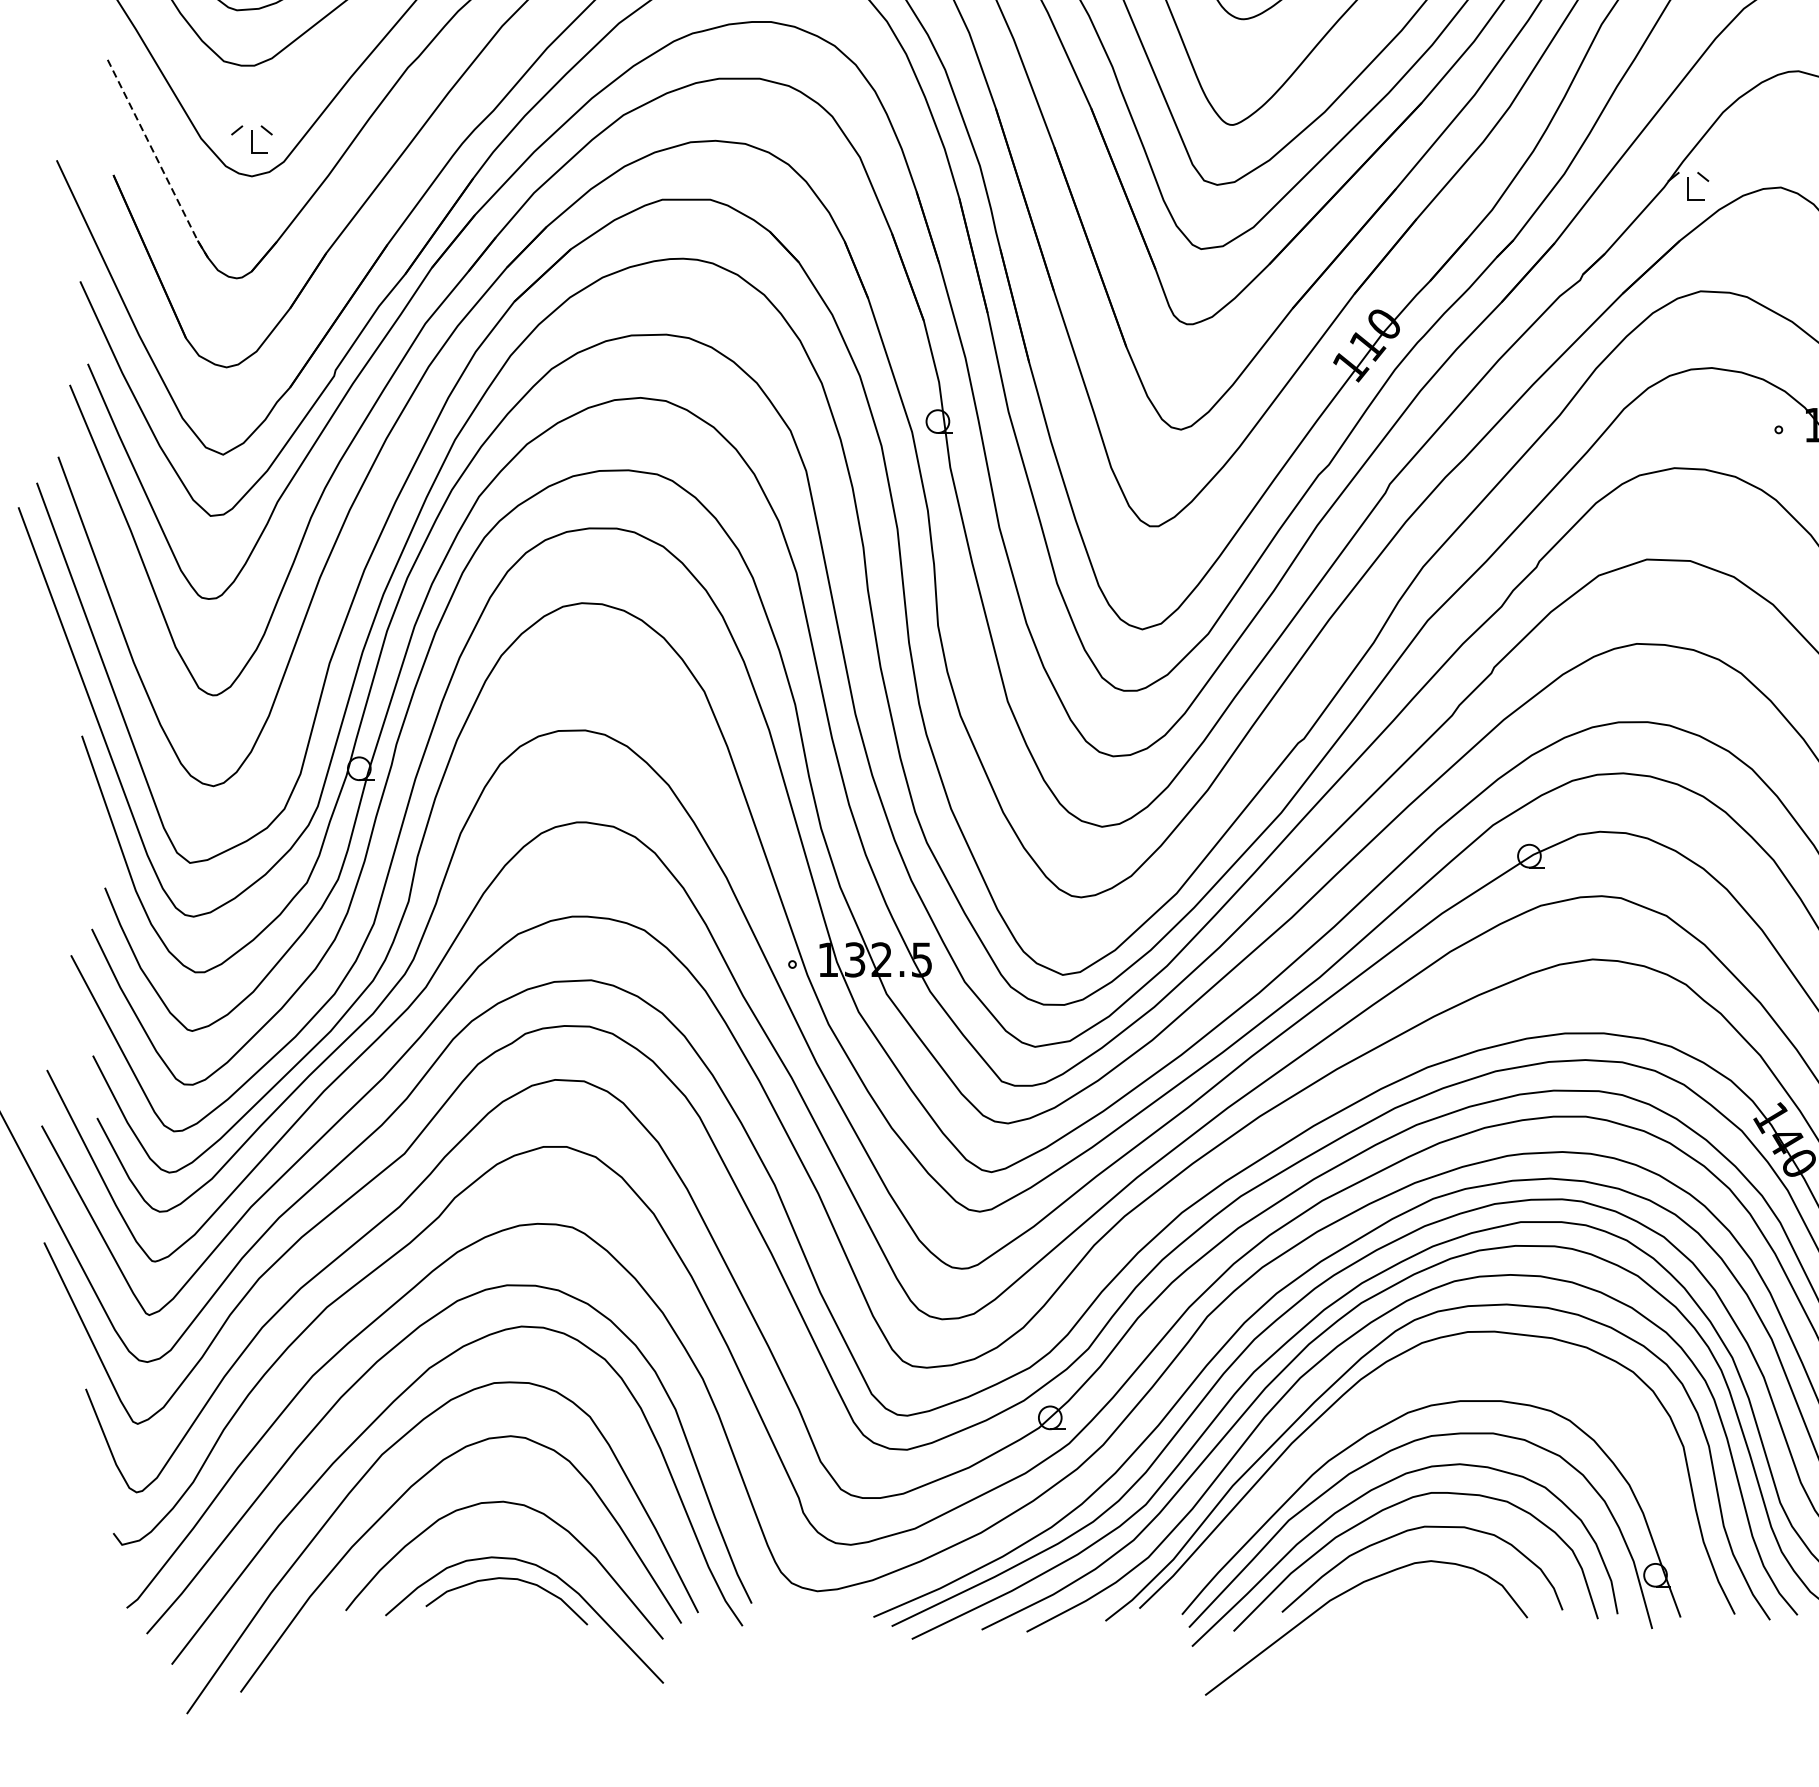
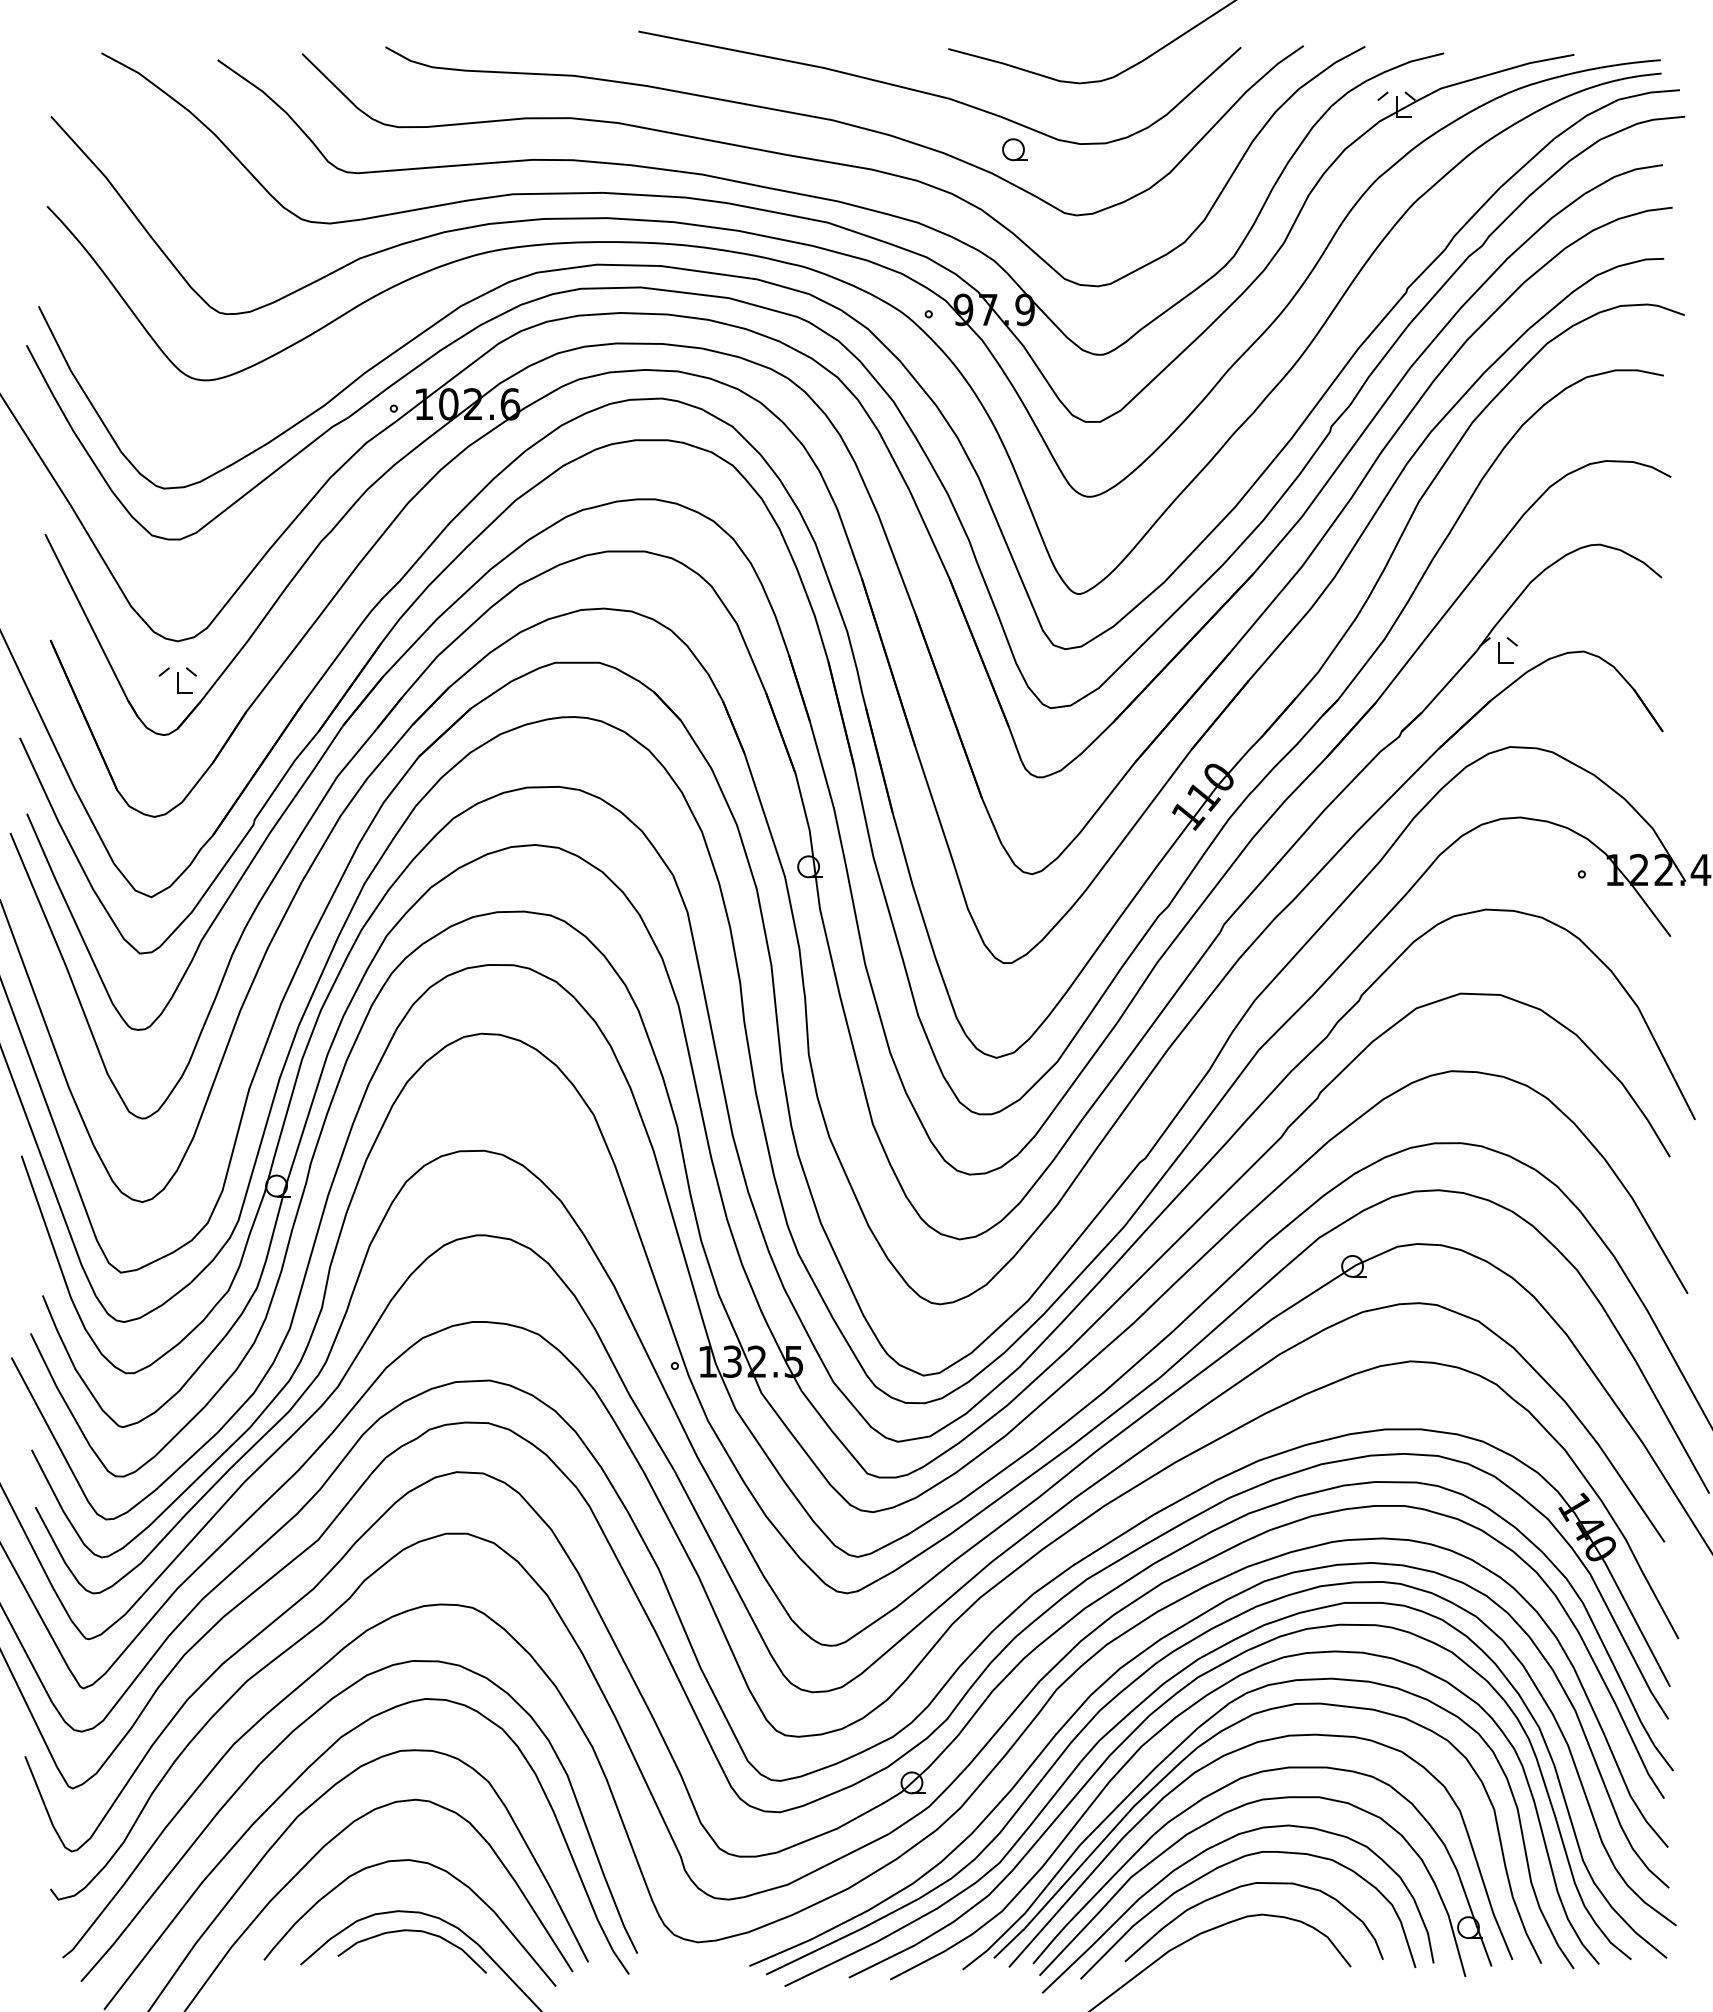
part: (251, 139) -> (177, 680), moved
line: (158, 160) -> (91, 626), dashed -> solid
curve: (1373, 1398) -> (1209, 1765), added

